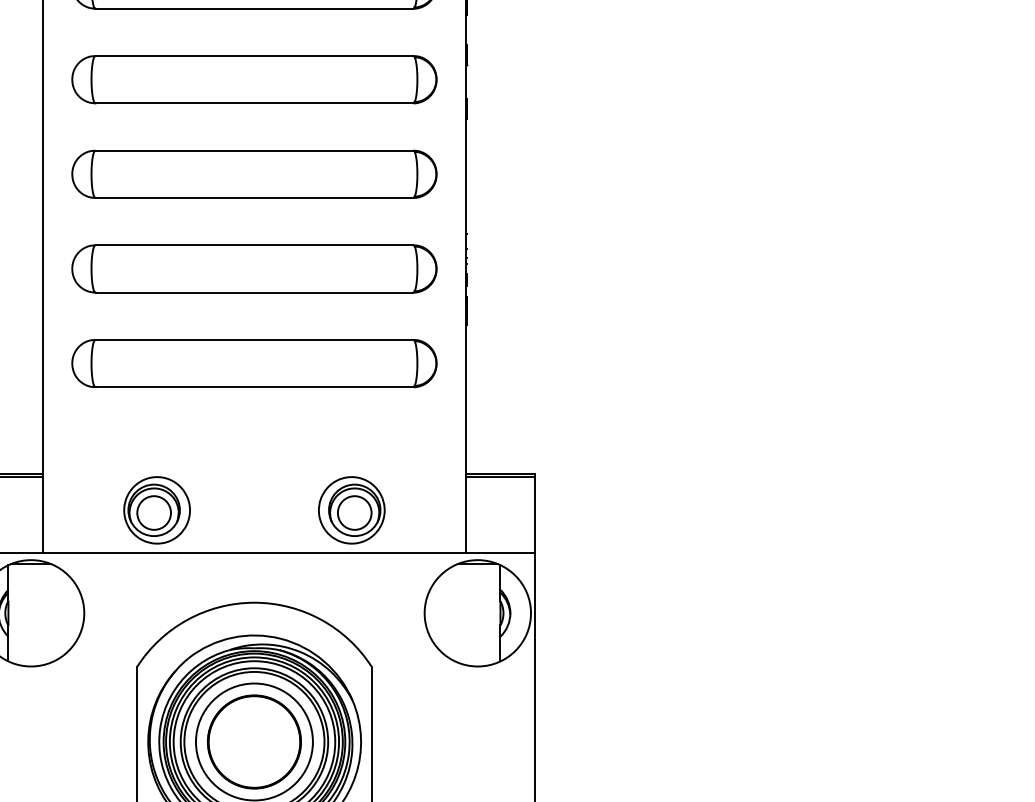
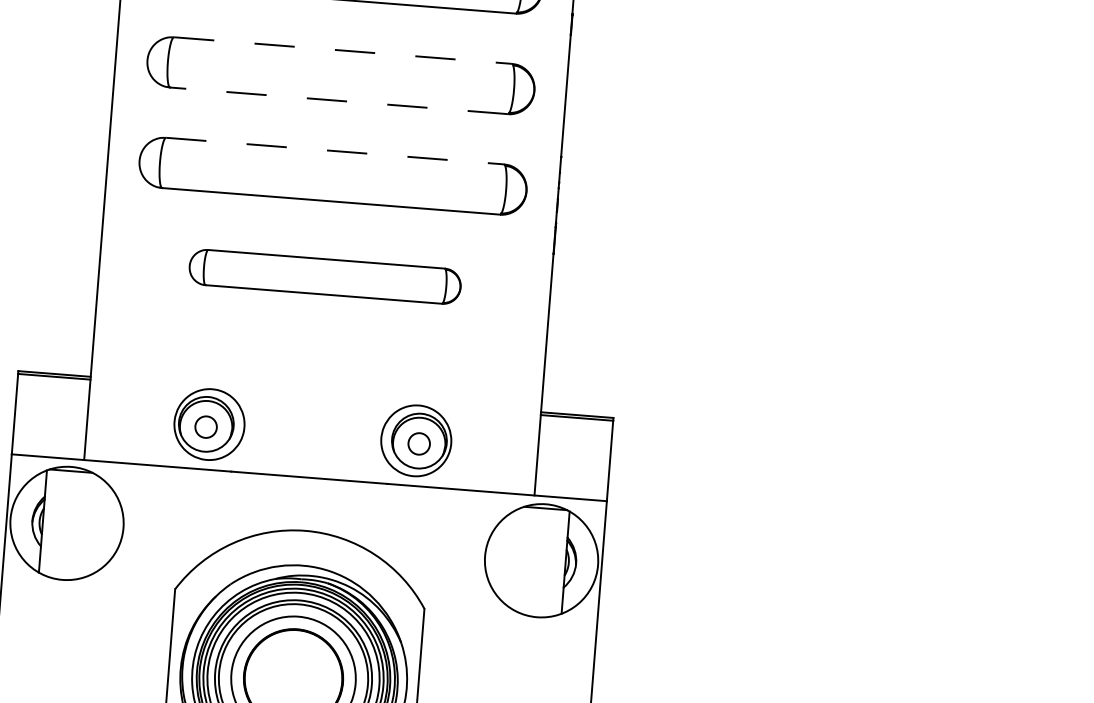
line: (254, 150) -> (343, 50), solid -> dashed
line: (254, 197) -> (339, 100), solid -> dashed
line: (254, 245) -> (335, 151), solid -> dashed
part: (254, 363) -> (325, 276), size x0.7
circle: (154, 512) -> (206, 426), size x0.6
circle: (354, 512) -> (418, 443), size x0.6

